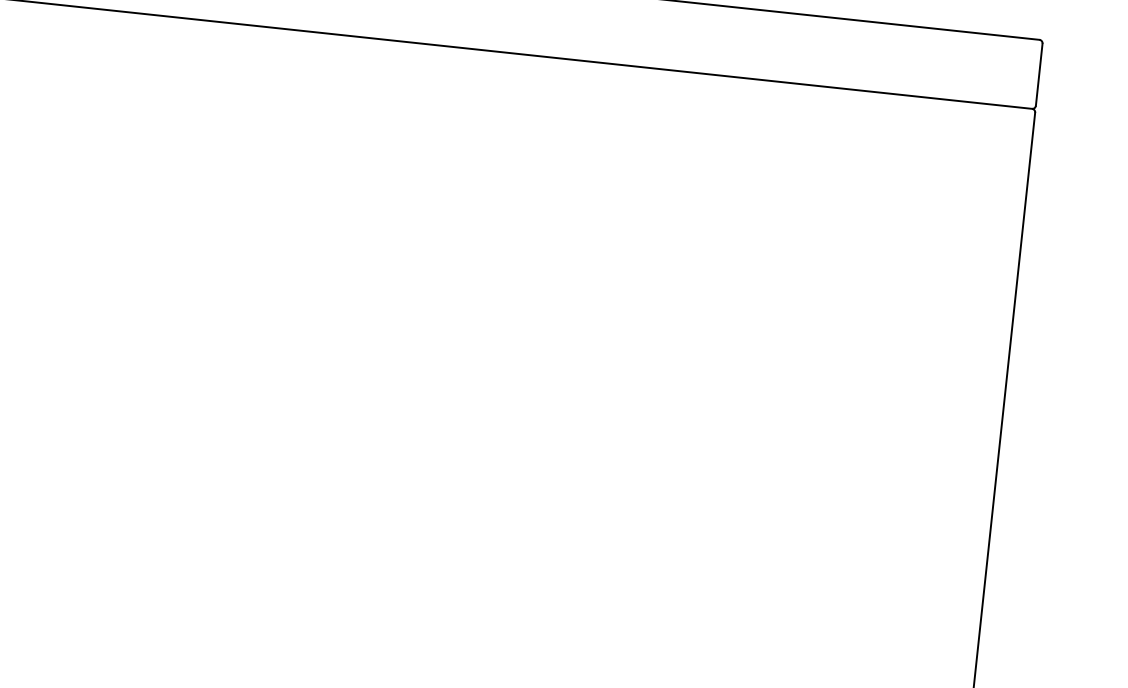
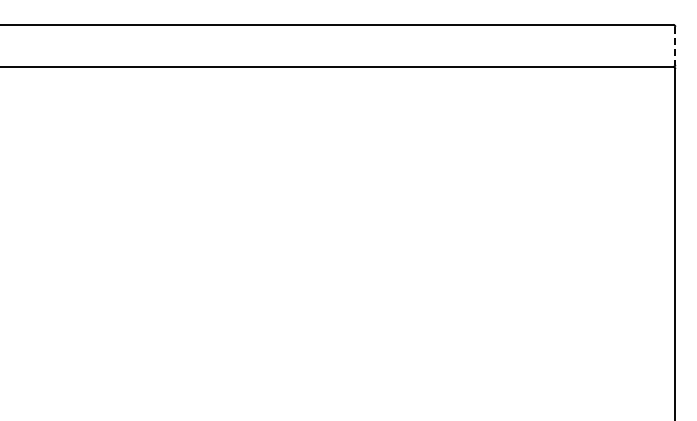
line: (1039, 74) -> (675, 45), solid -> dashed

